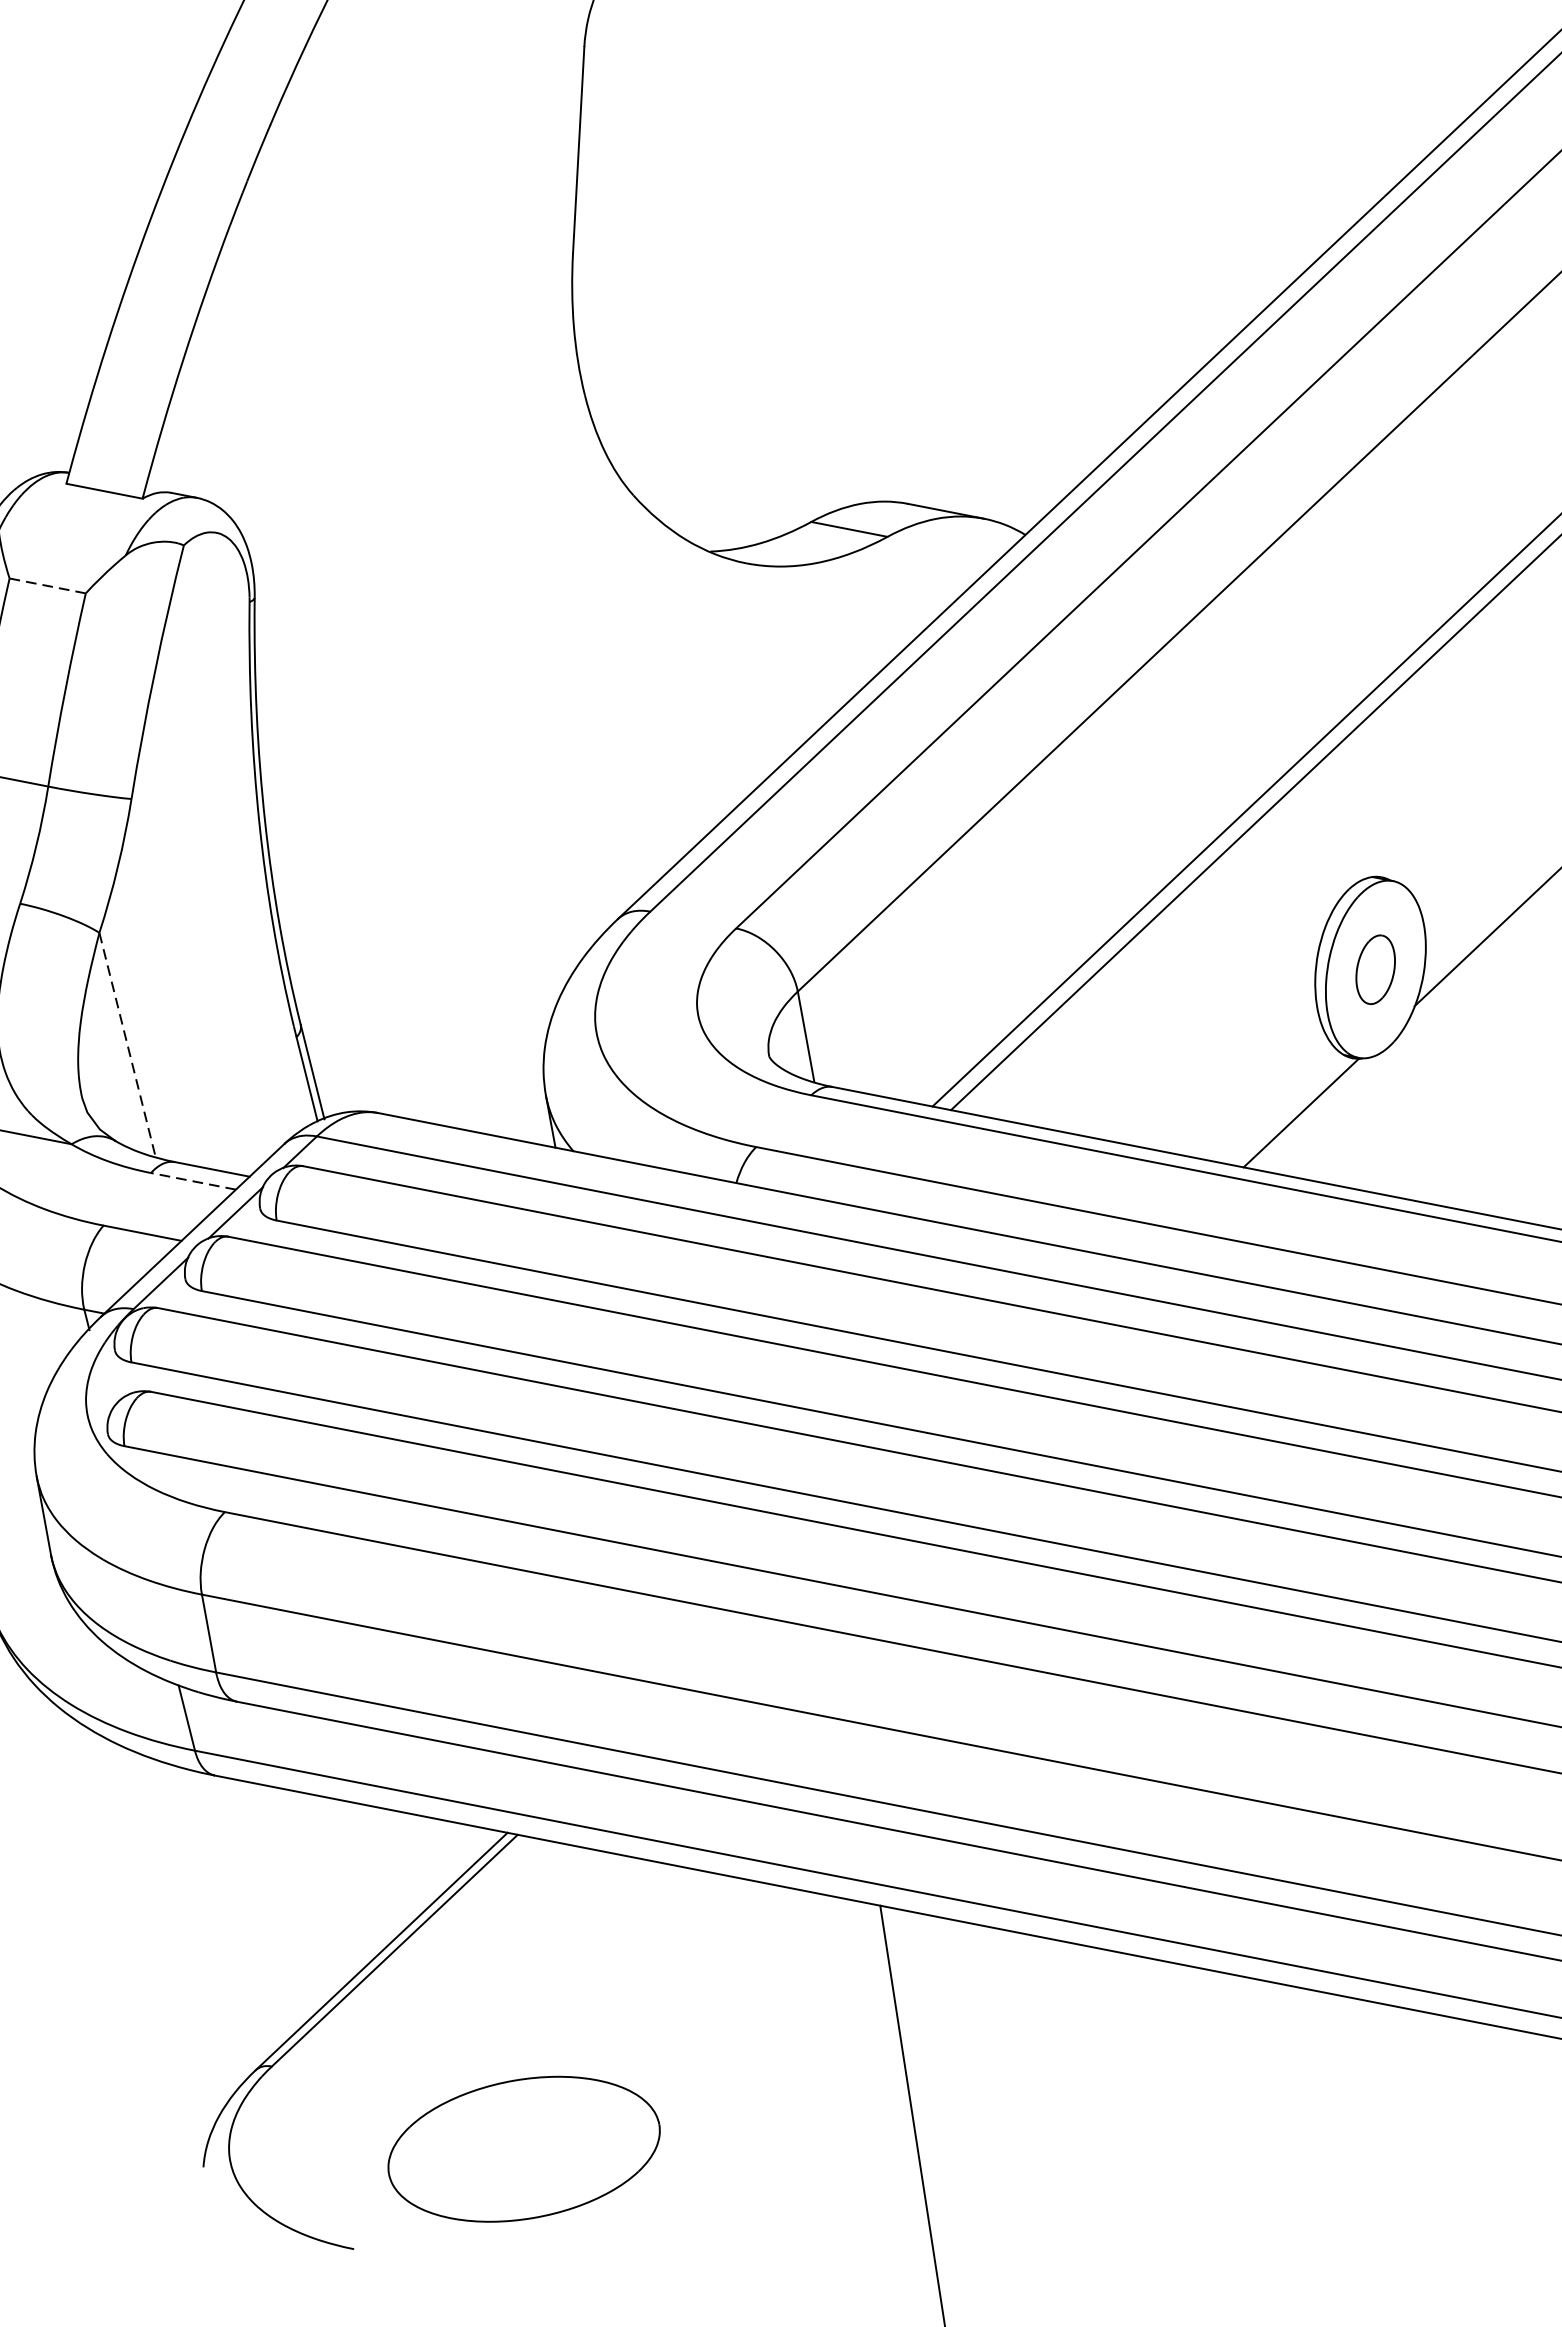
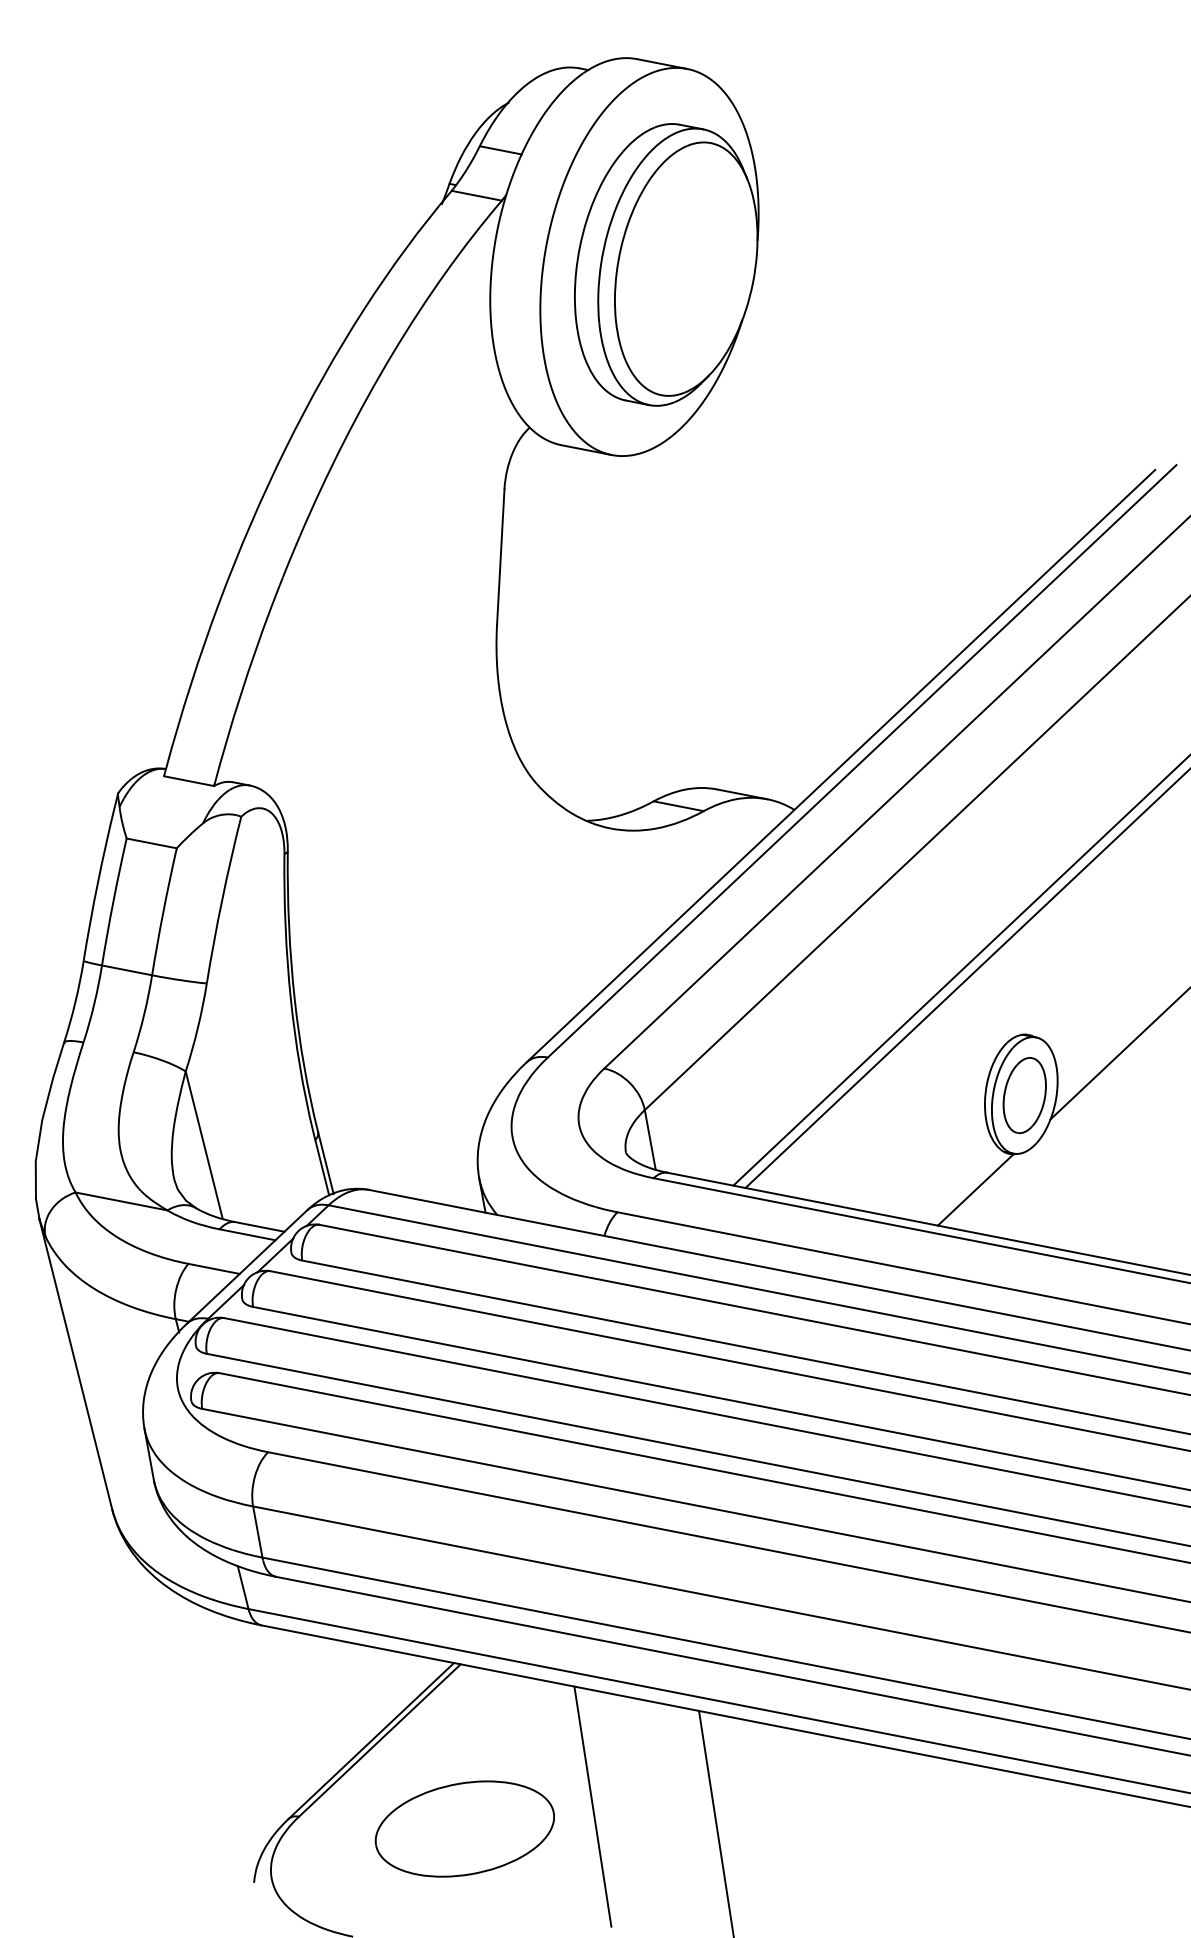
line: (47, 586) -> (151, 843), dashed -> solid
part: (1375, 969) -> (1024, 1095), size x1.67
line: (127, 1045) -> (204, 1145), dashed -> solid
line: (193, 1180) -> (247, 1234), dashed -> solid
line: (718, 2051) -> (592, 1806), added
part: (523, 2148) -> (464, 1828), moved

